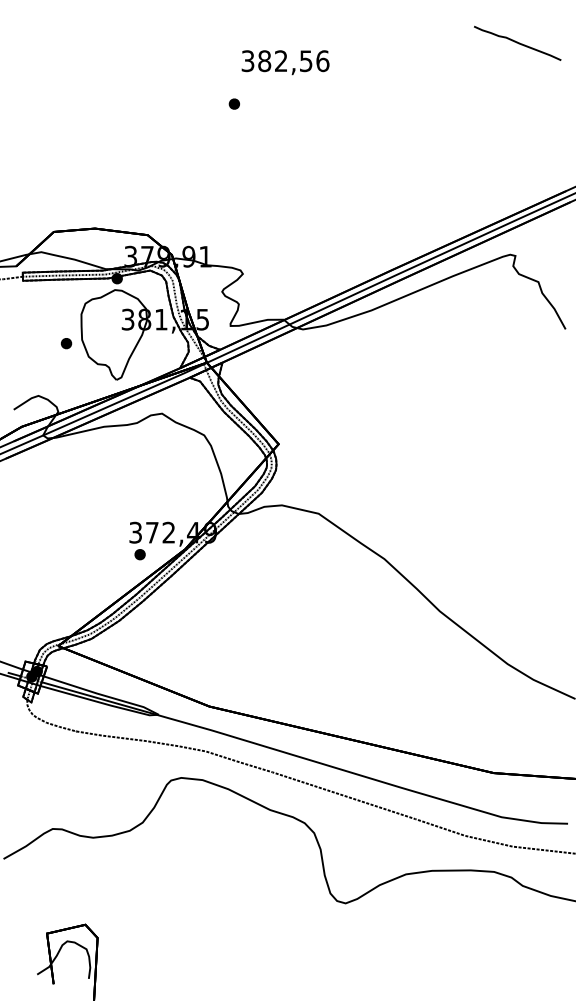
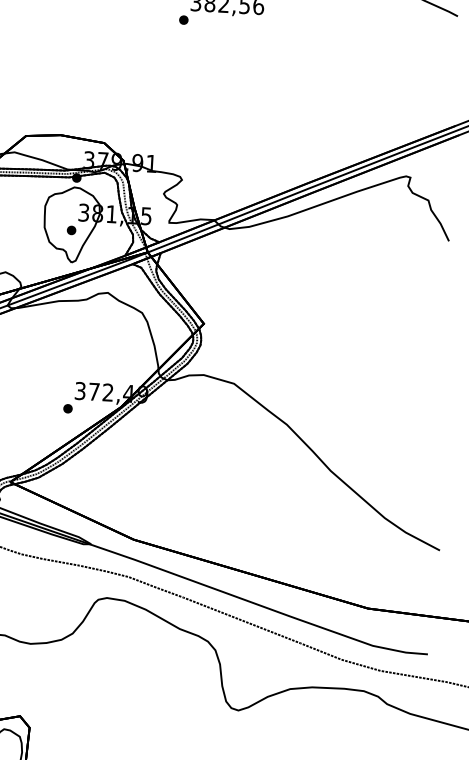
part: (233, 103) -> (183, 19), moved
part: (66, 343) -> (71, 230), moved
part: (139, 554) -> (67, 408), moved

